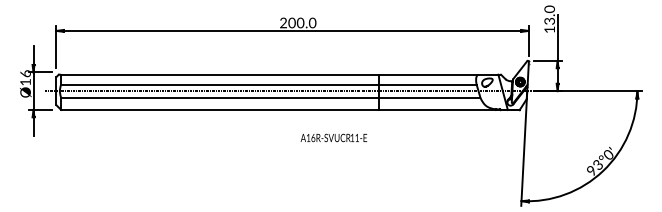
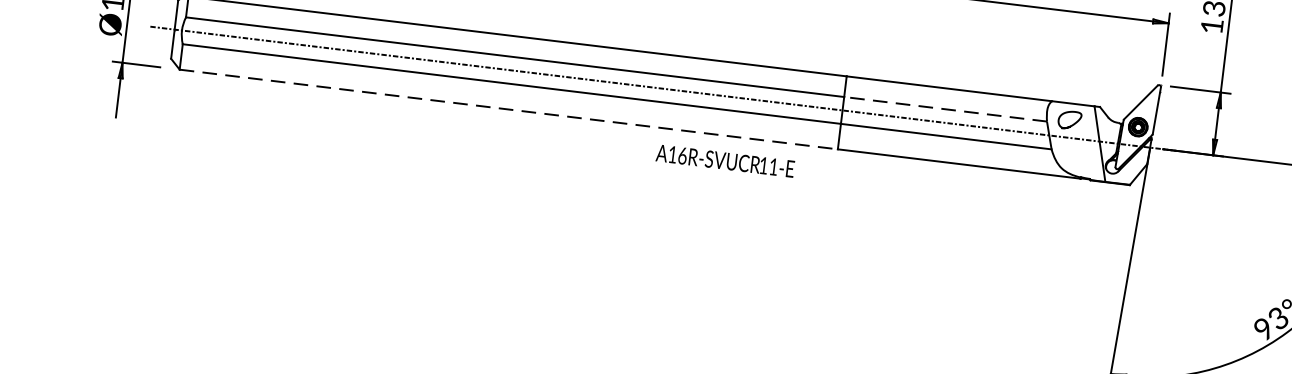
line: (427, 84) -> (945, 108), solid -> dashed
line: (219, 109) -> (507, 108), solid -> dashed
text: (333, 137) -> (724, 159), moved

